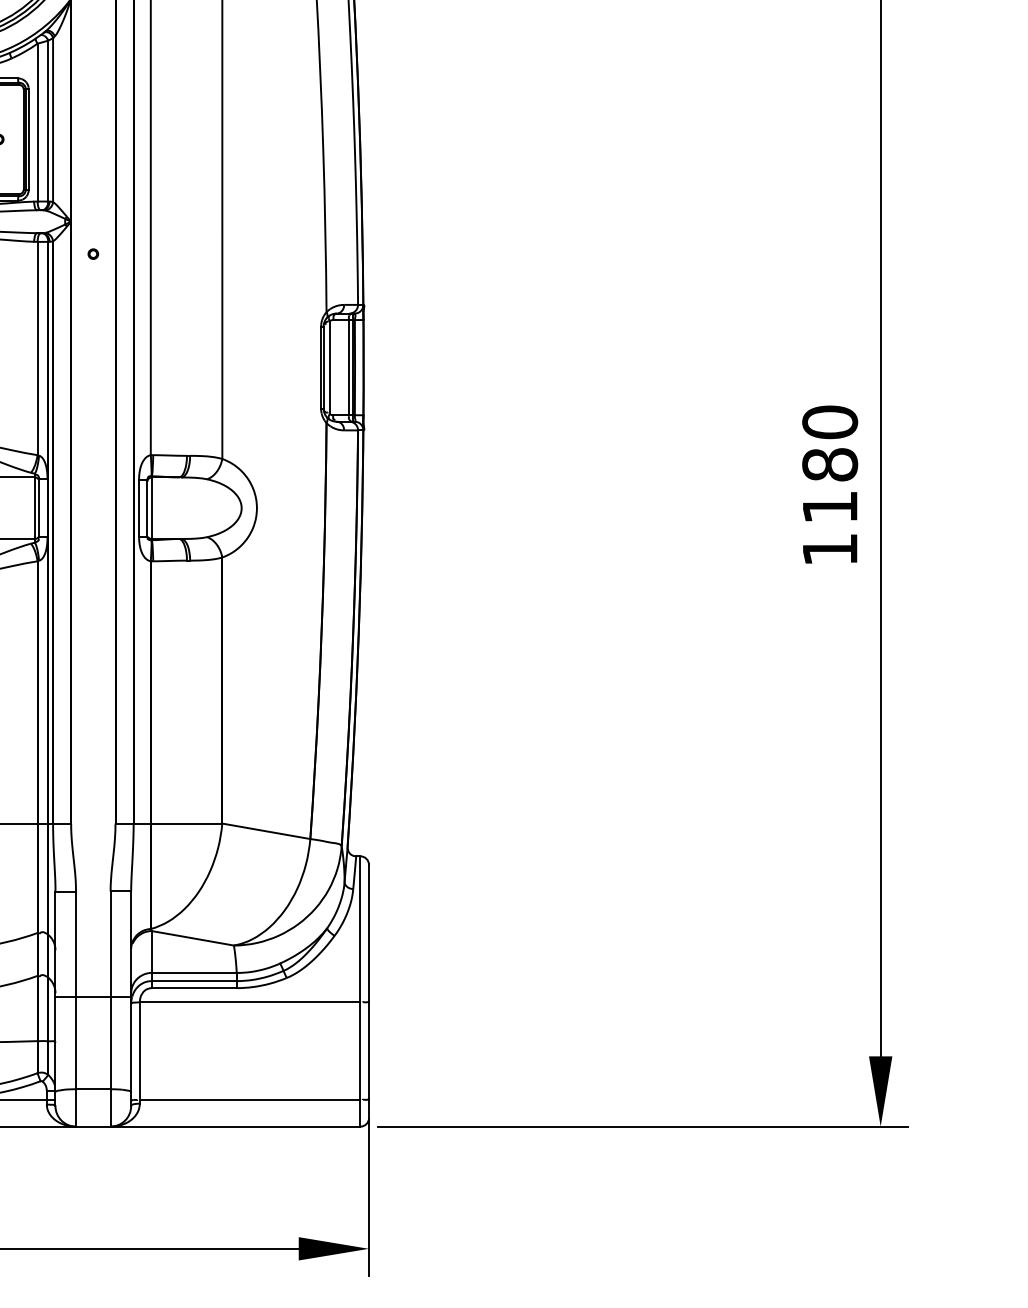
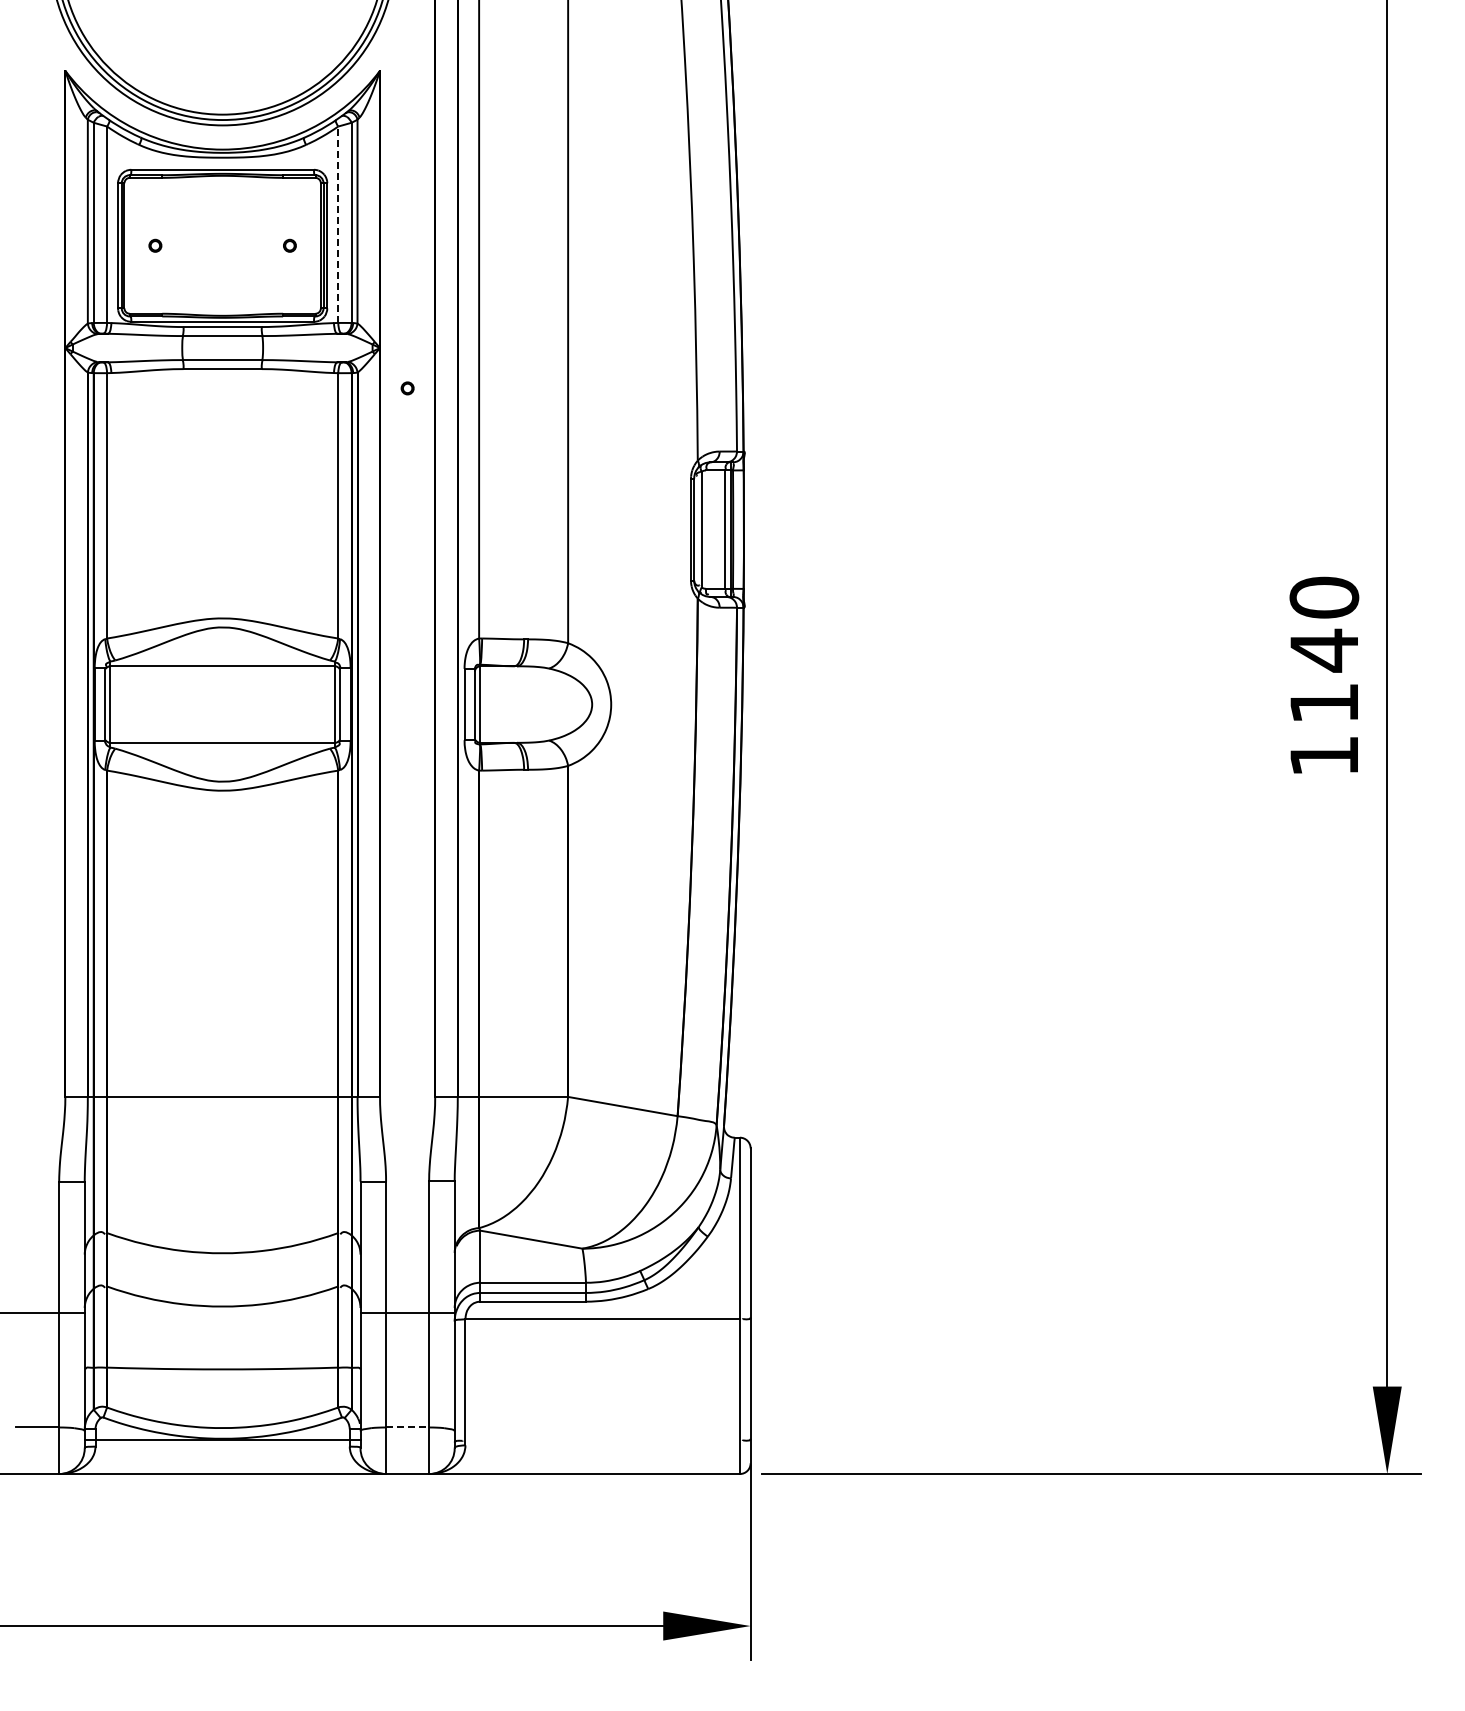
line: (37, 122) -> (338, 224), solid -> dashed
text: (830, 464) -> (1324, 650), 1180 -> 1140
line: (93, 1089) -> (407, 1427), solid -> dashed
line: (249, 1099) -> (602, 1440), removed

